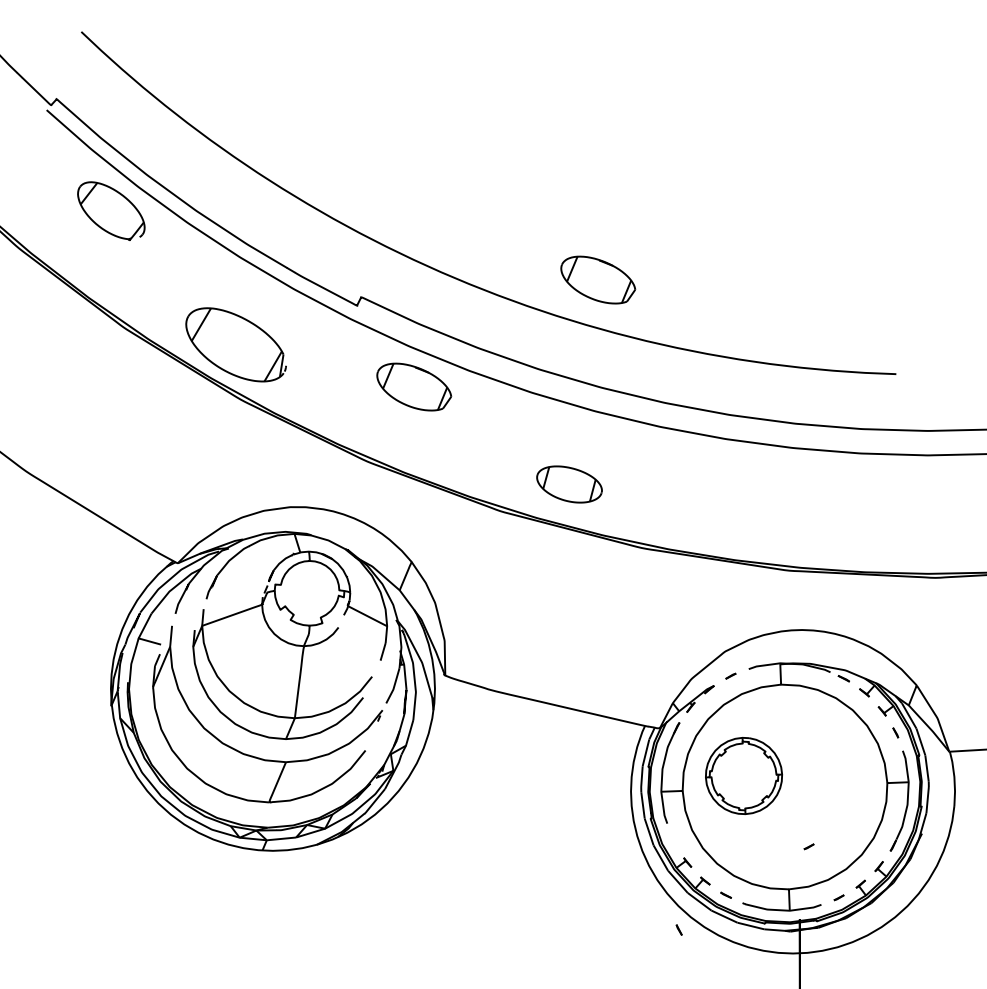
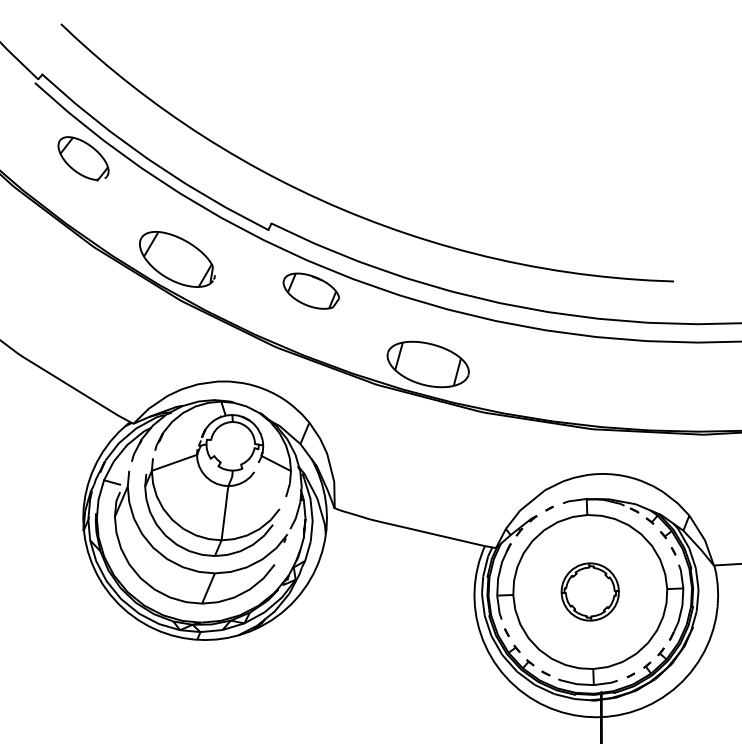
part: (598, 279) -> (449, 210), removed
part: (569, 484) -> (428, 364), size x1.67
part: (743, 775) -> (589, 591), moved
part: (808, 846) -> (607, 636), removed
part: (678, 929) -> (506, 632), moved

